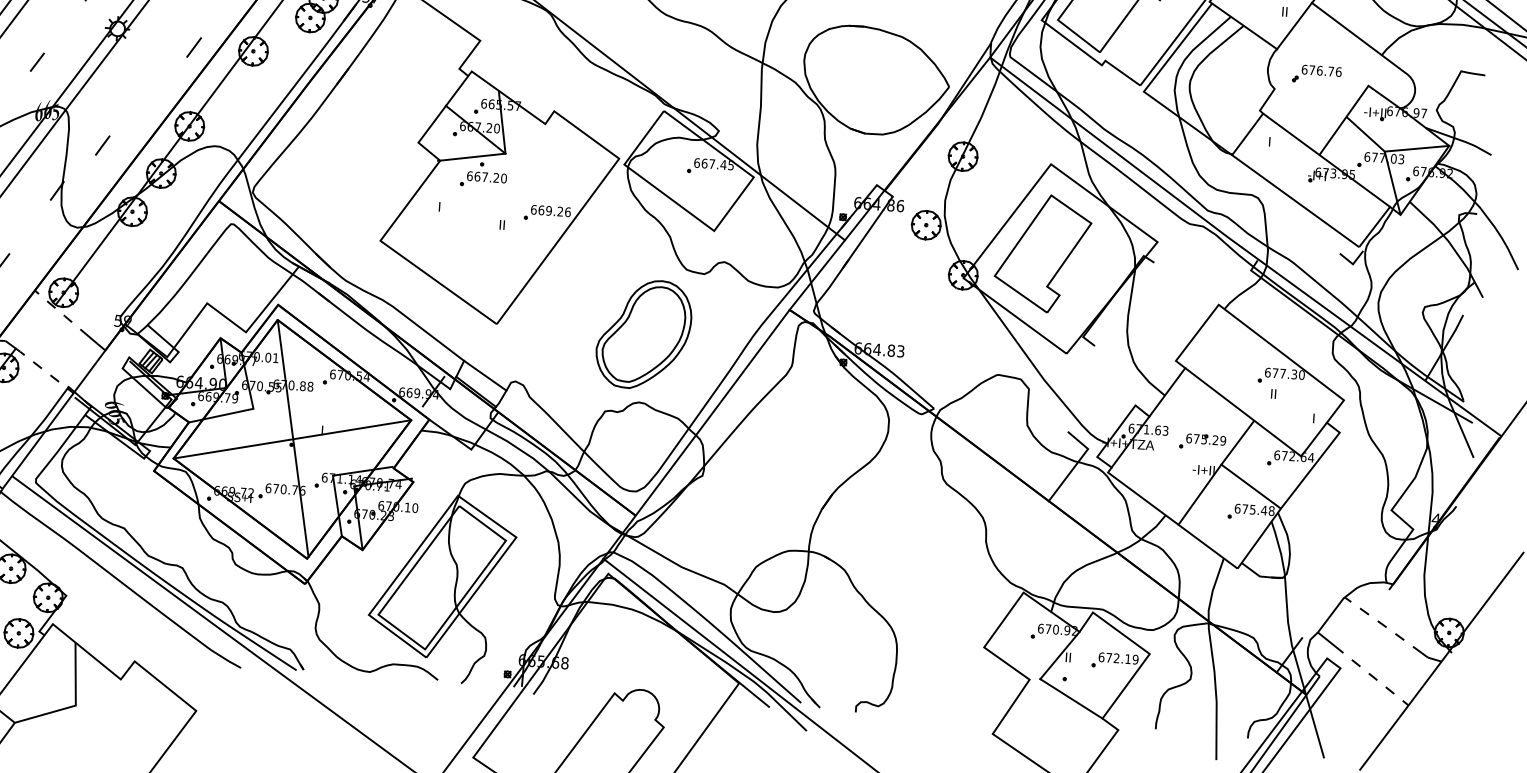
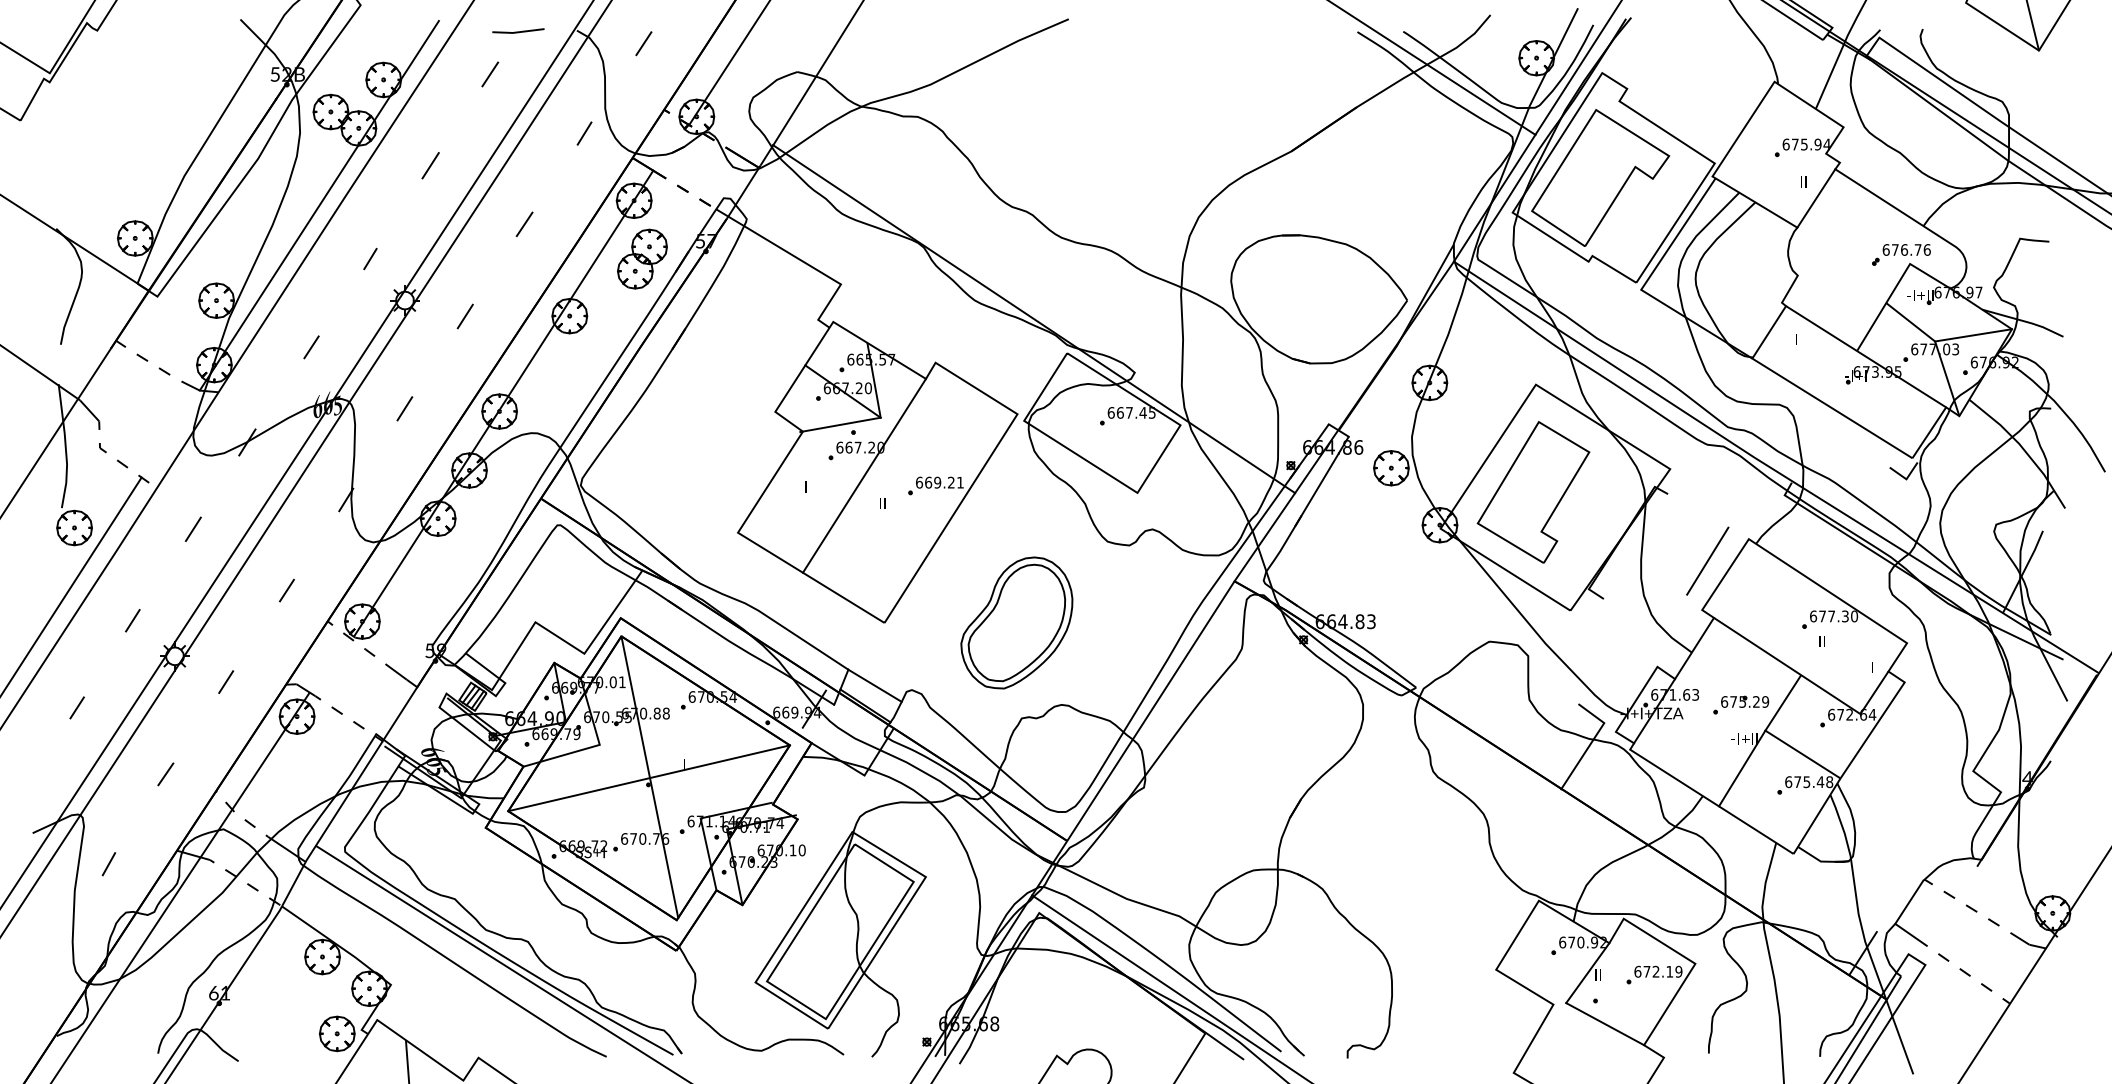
line: (193, 47) -> (464, 316), moved
part: (1317, 74) -> (1901, 254), moved
line: (102, 145) -> (404, 408), moved
line: (487, 200) -> (863, 475), added
text: (567, 212) -> (960, 482), 669.26 -> 669.21
line: (1183, 320) -> (1707, 560), added
part: (643, 334) -> (1016, 622), moved

